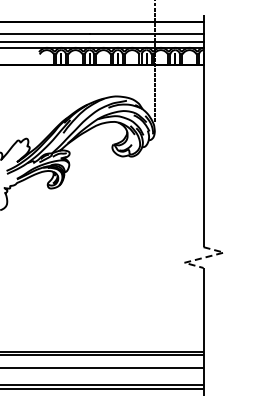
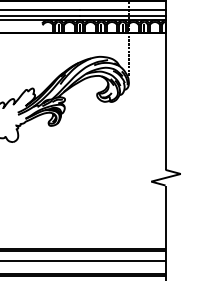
line: (204, 257) -> (166, 177), dashed -> solid

